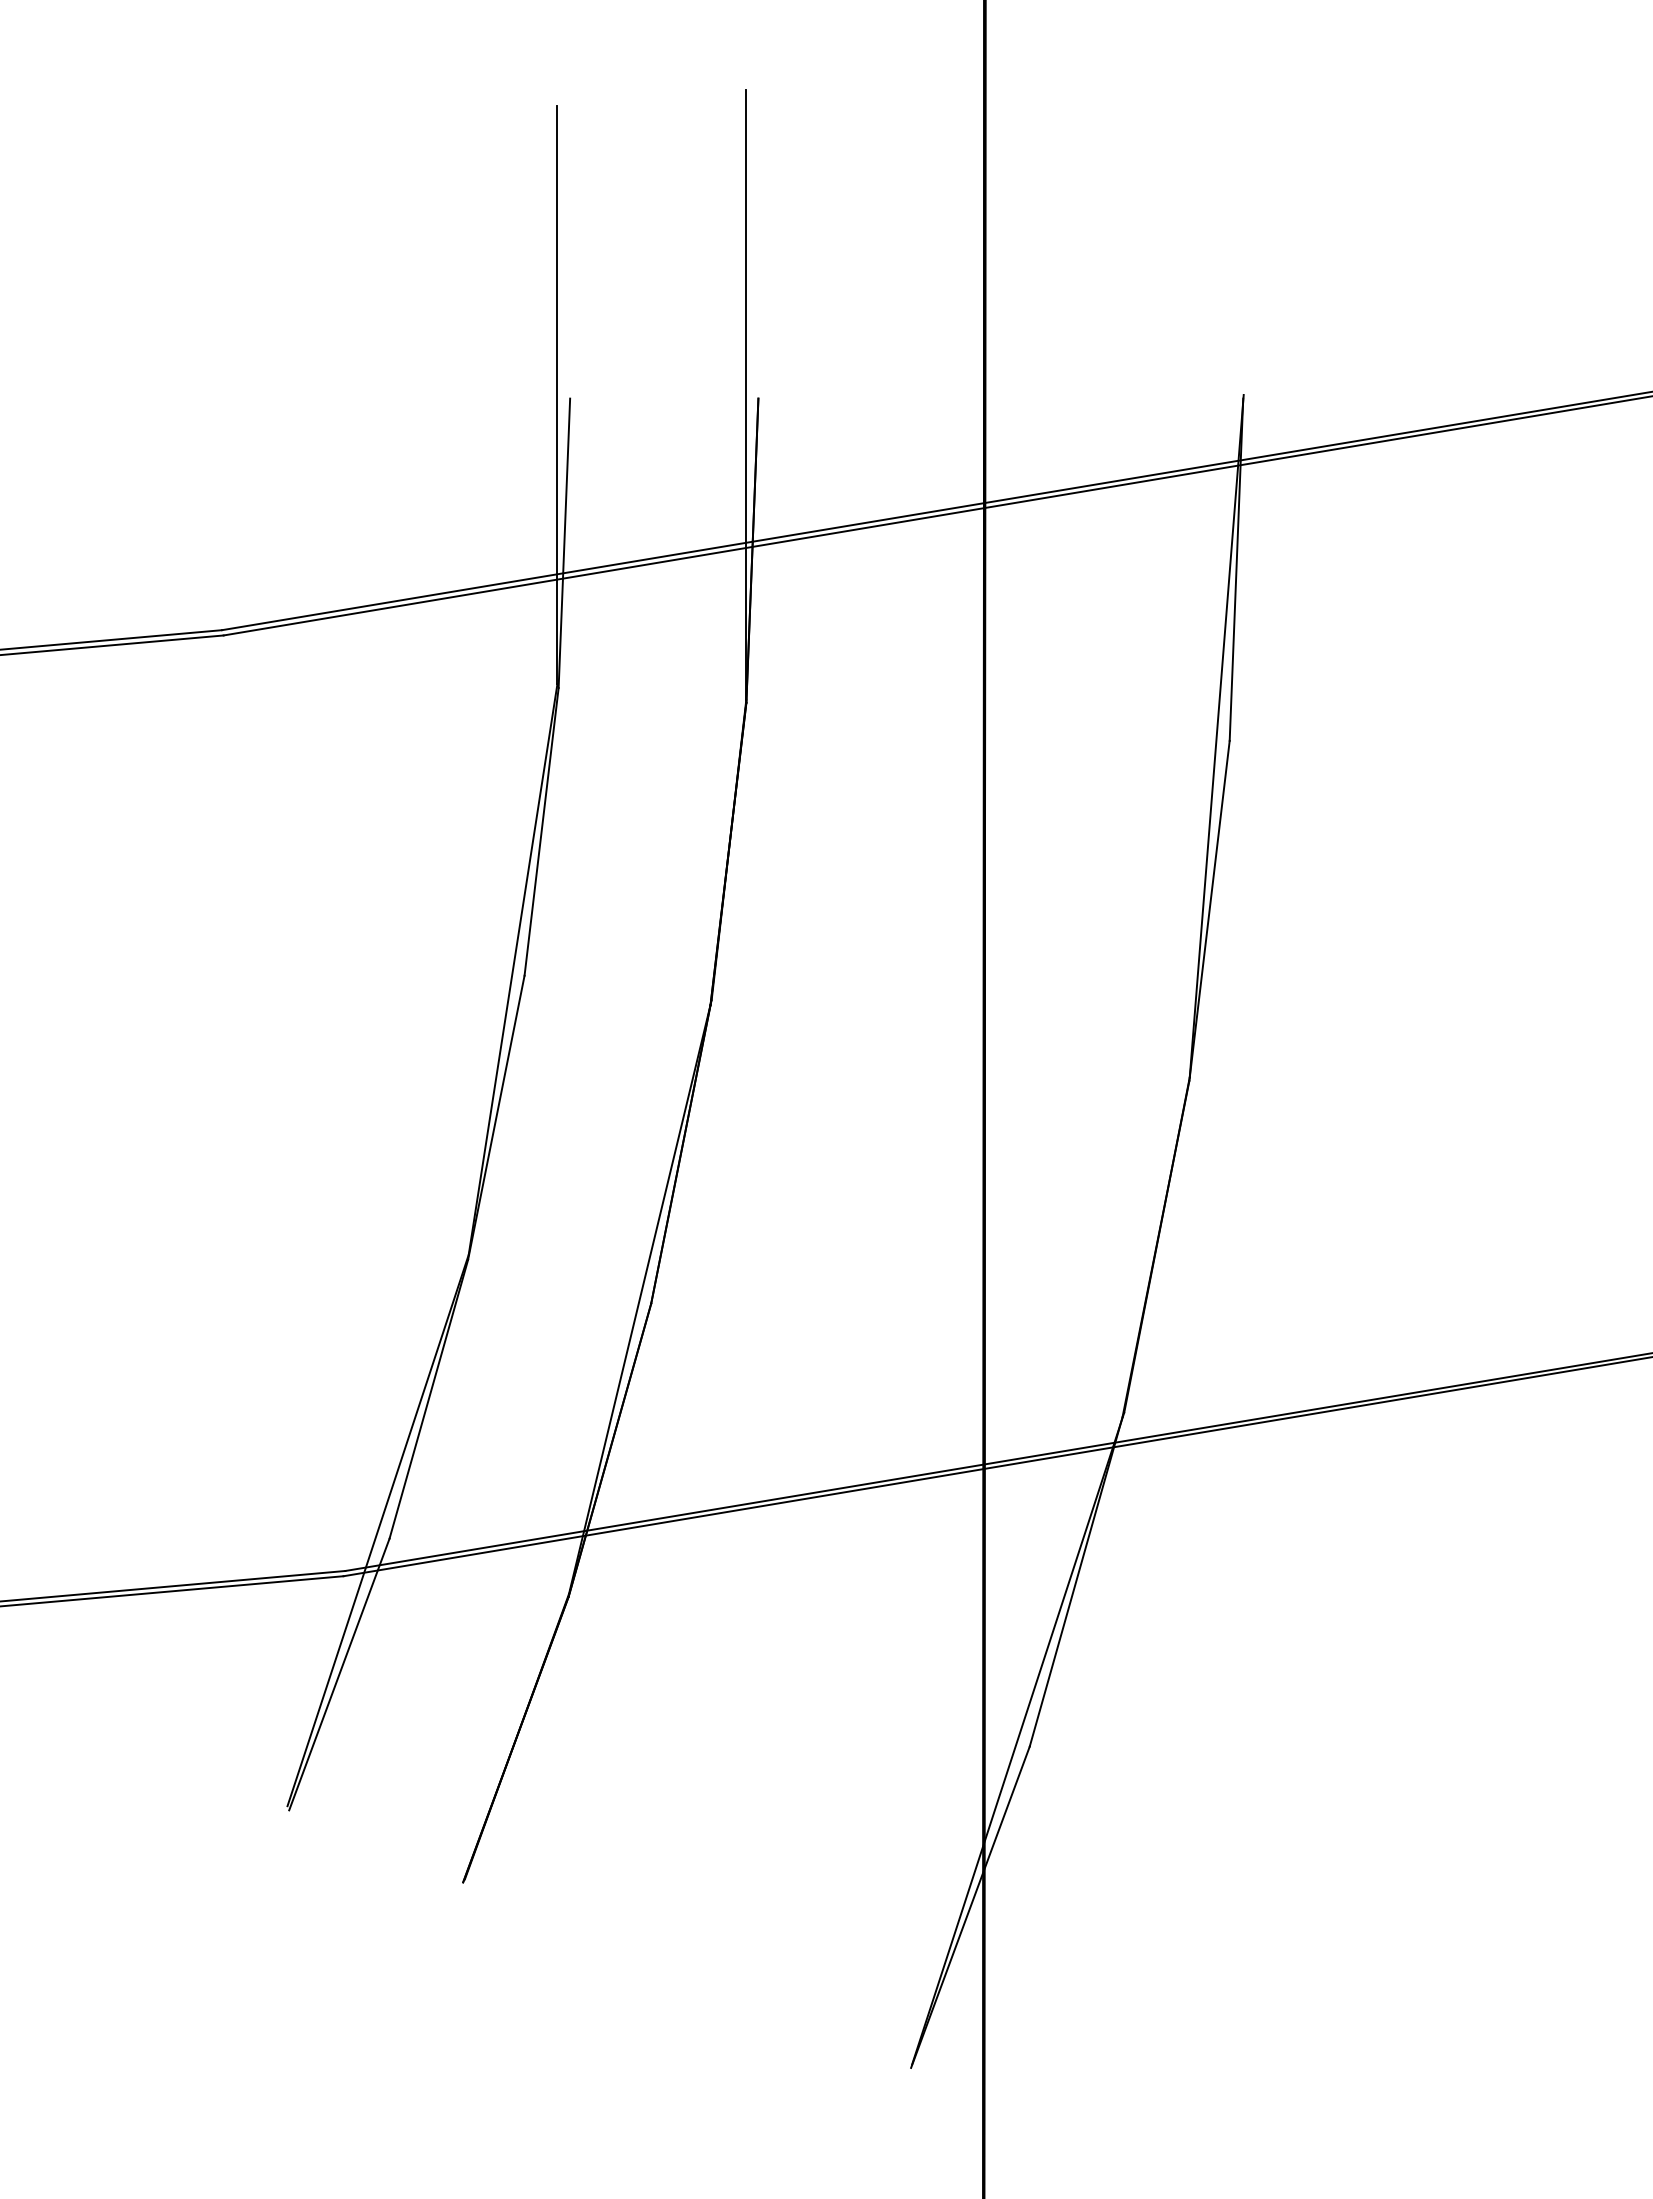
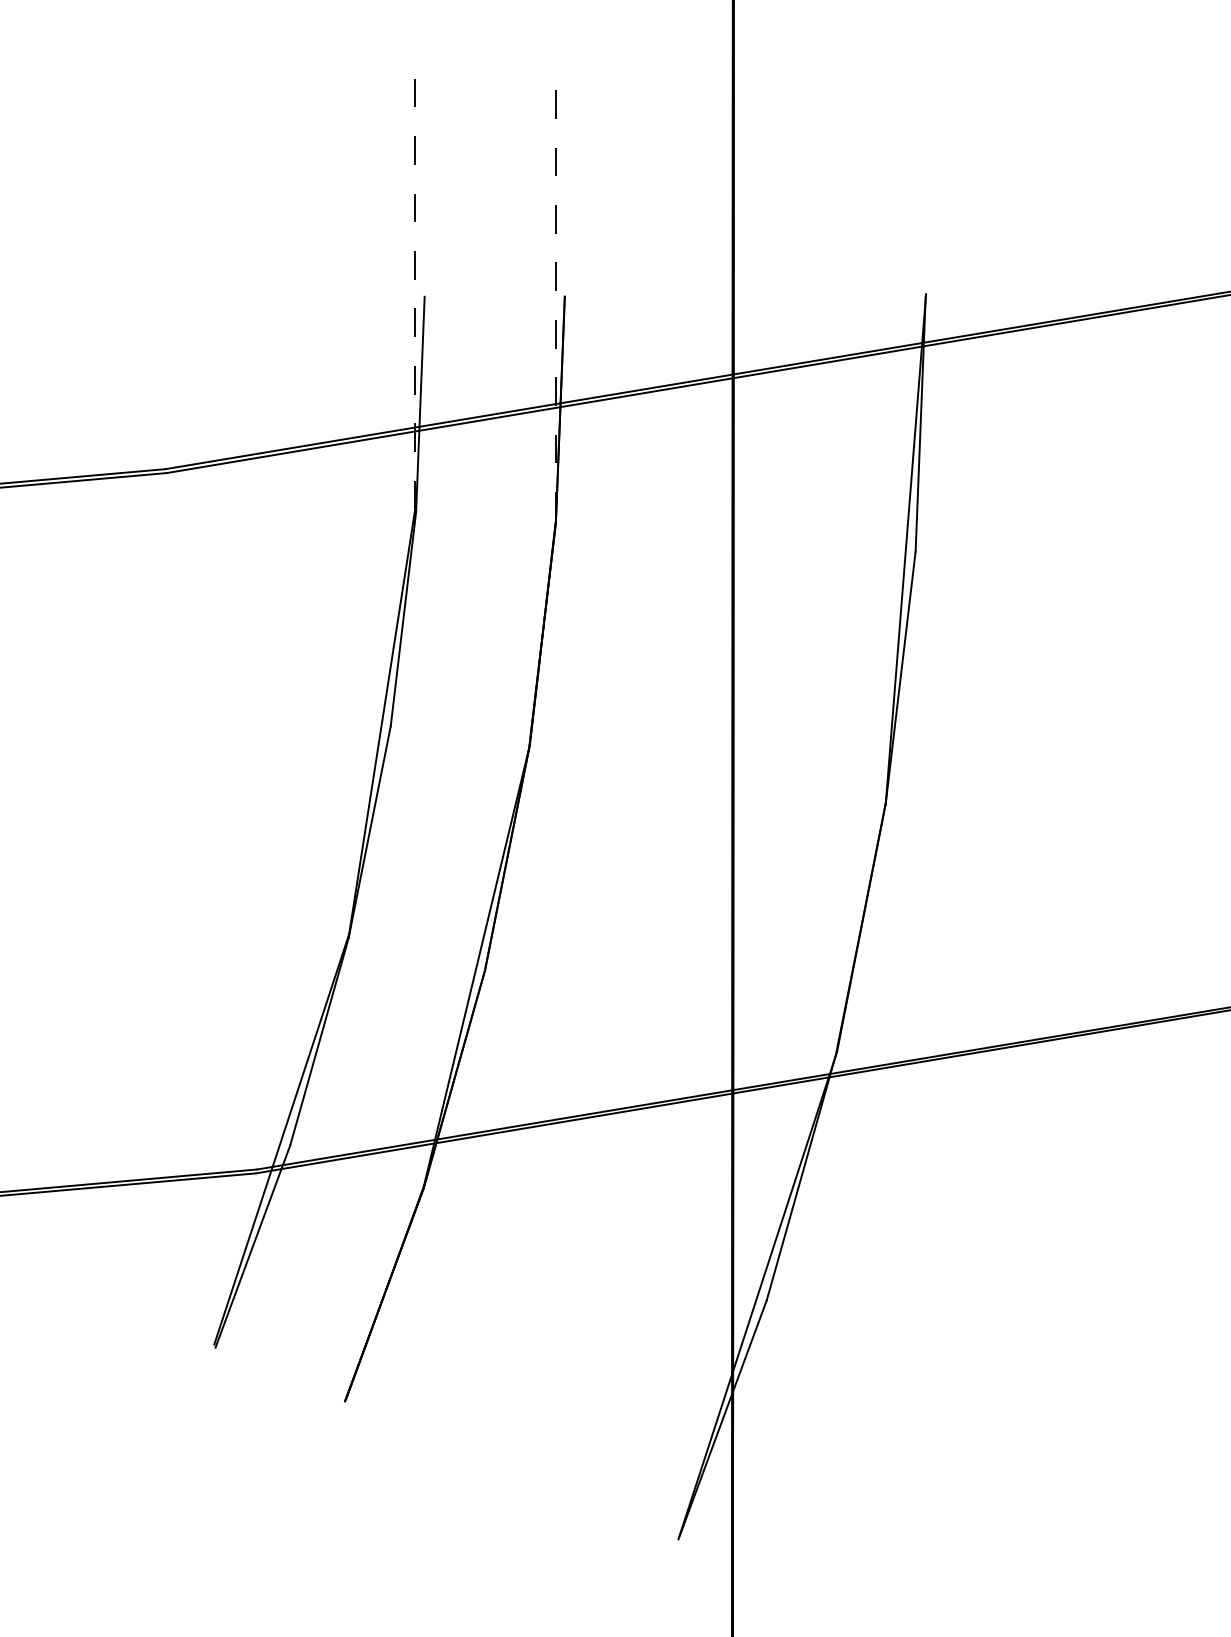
line: (557, 394) -> (415, 293), solid -> dashed
line: (746, 394) -> (555, 293), solid -> dashed

